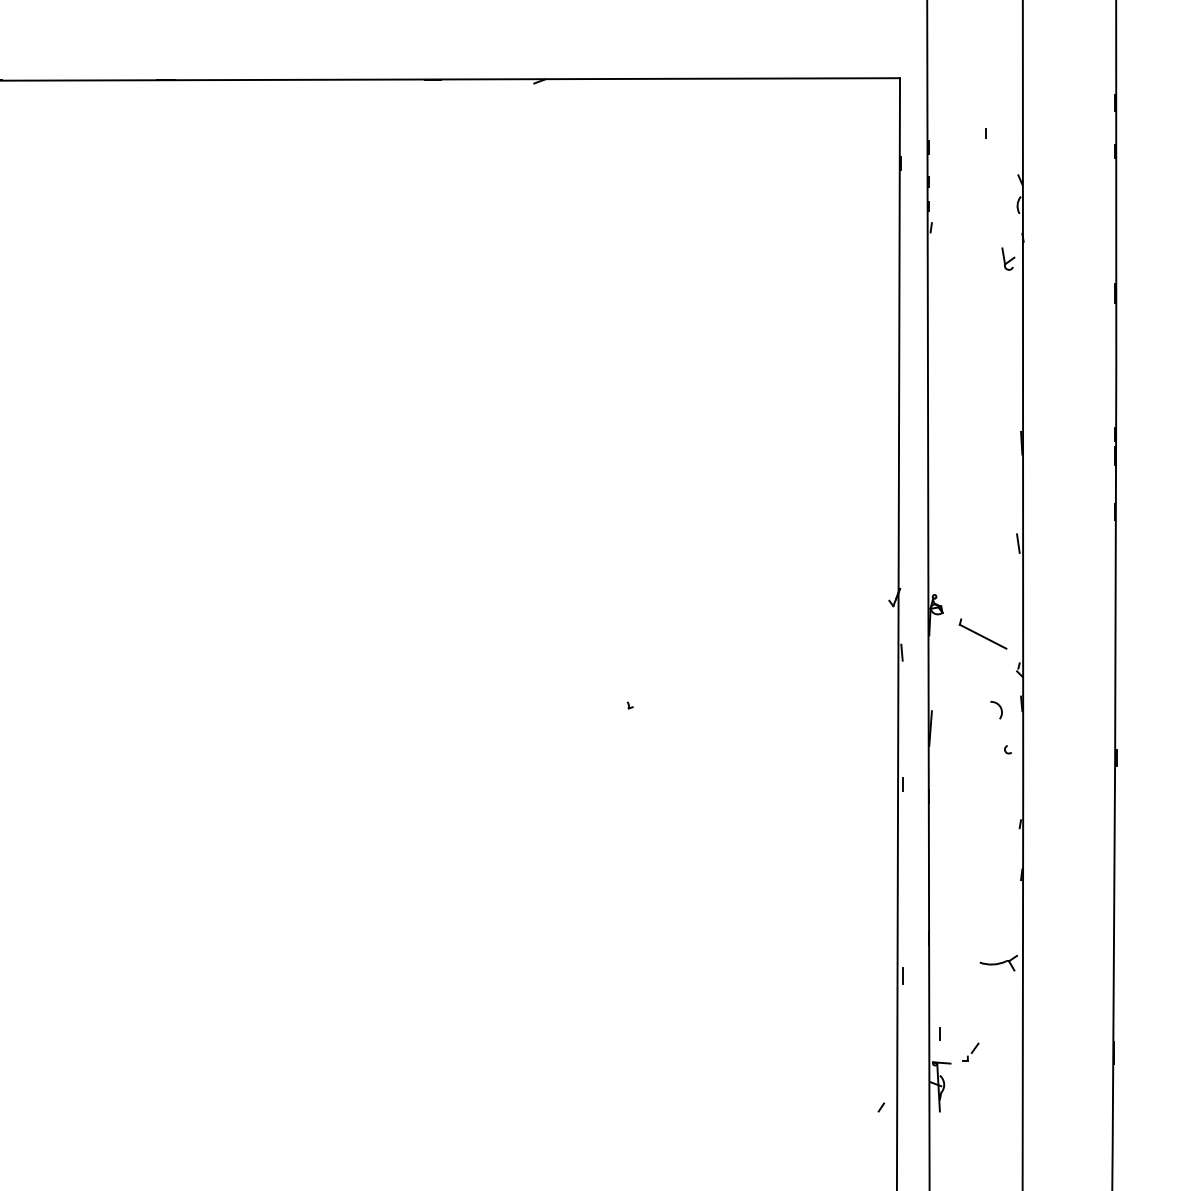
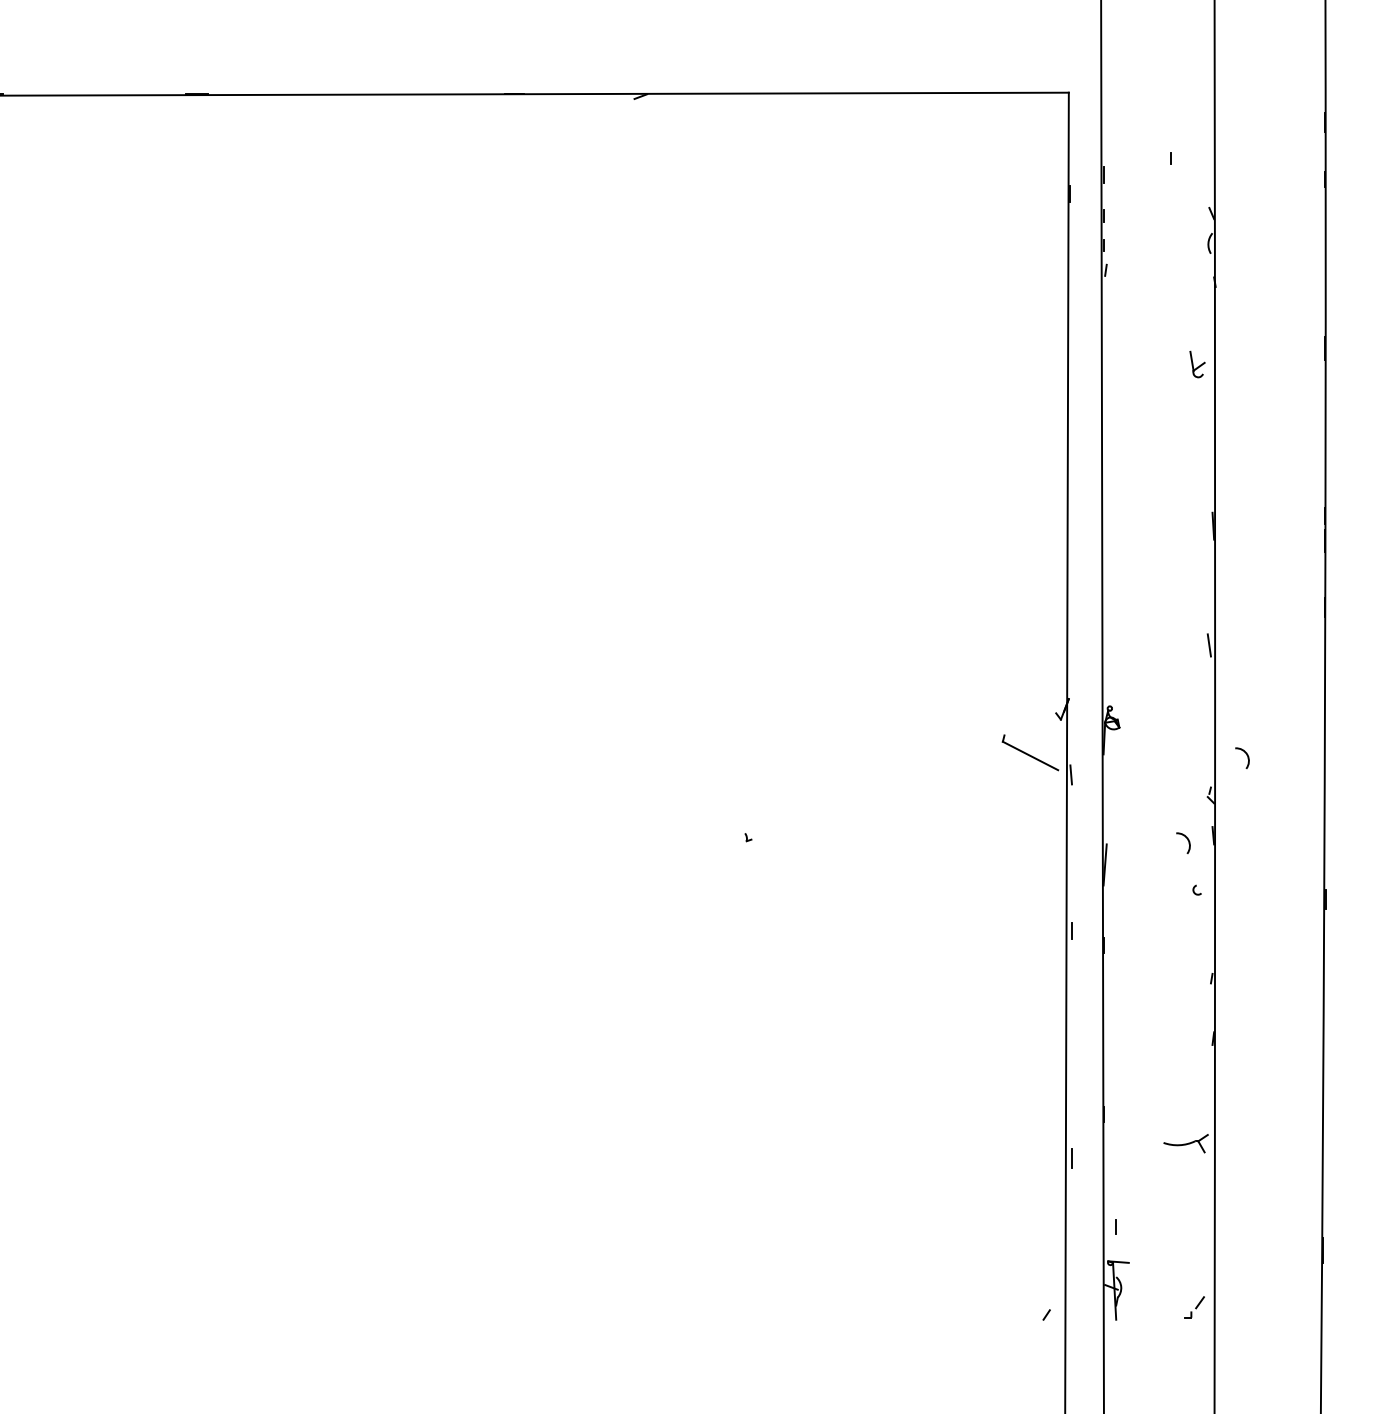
part: (1008, 259) -> (1197, 364), moved
part: (983, 633) -> (1030, 752), moved
arc: (1049, 636) -> (1246, 755), added
part: (970, 1052) -> (1194, 1307), moved

